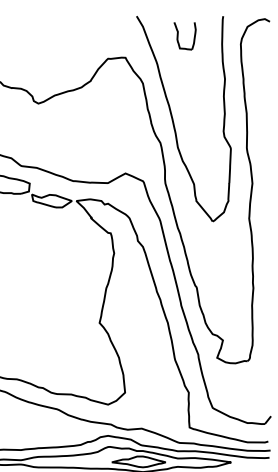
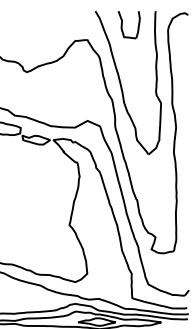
part: (184, 36) -> (128, 25), size x1.43

